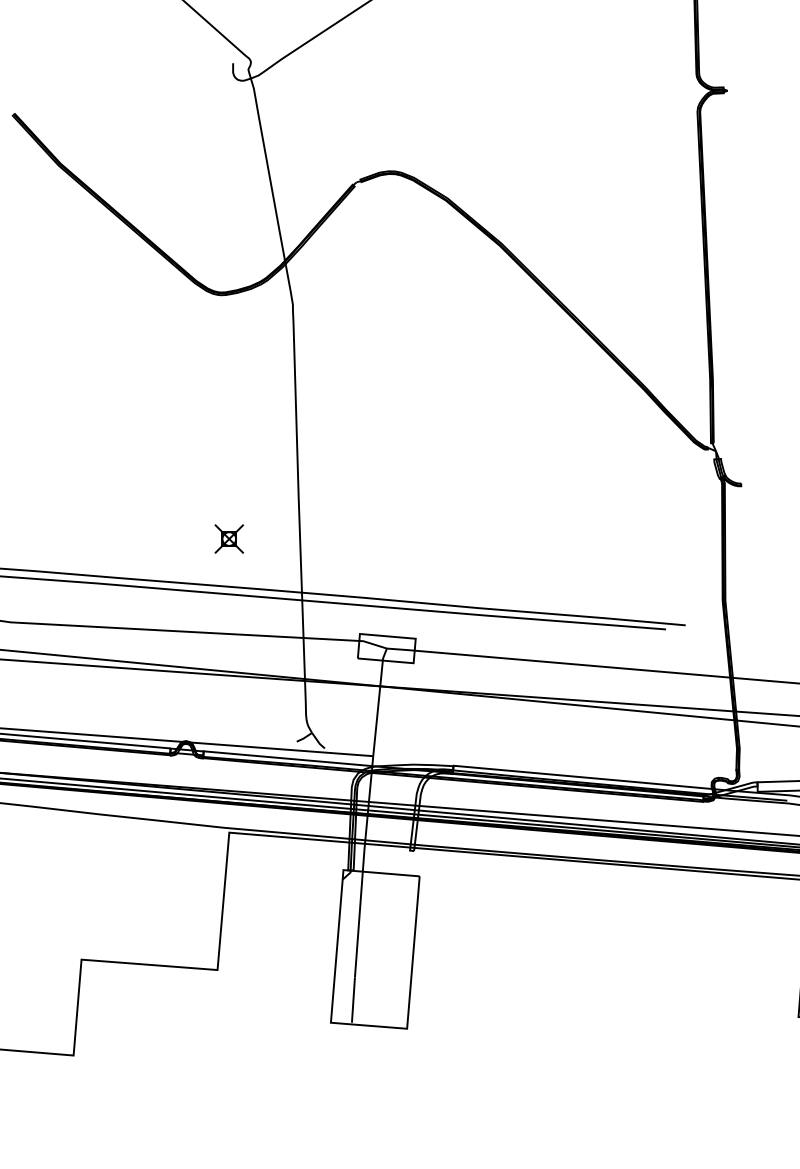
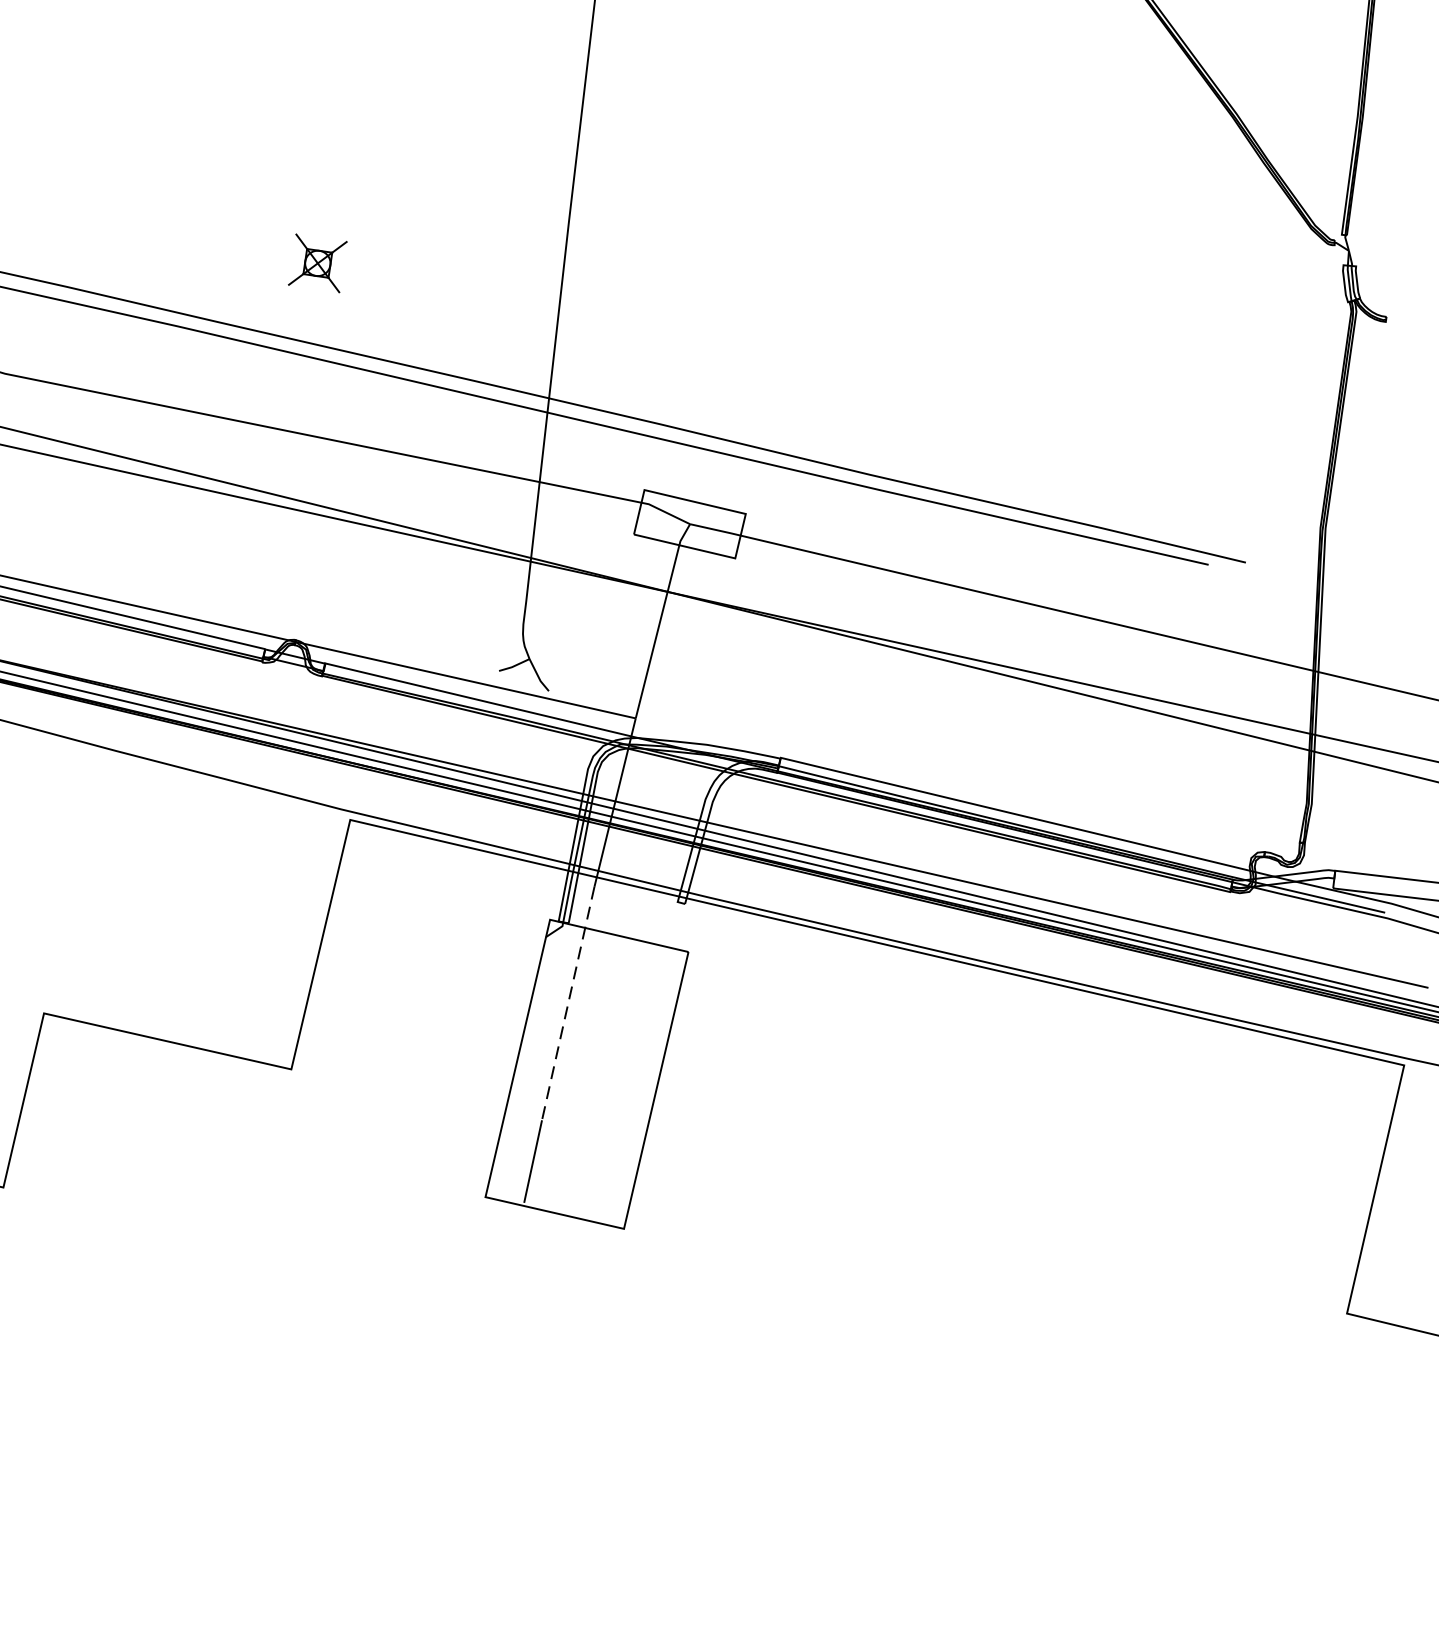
part: (228, 538) -> (316, 262), moved
line: (359, 913) -> (567, 1003), solid -> dashed

